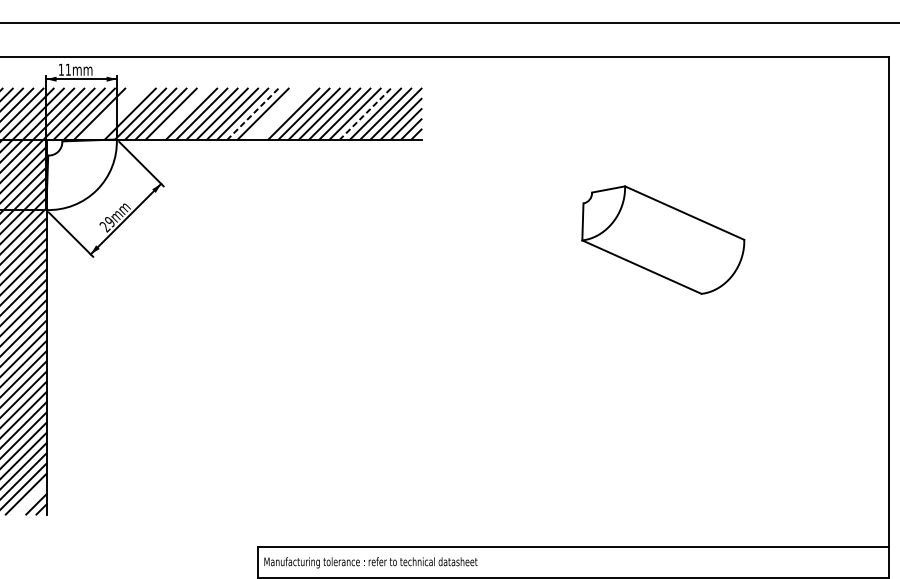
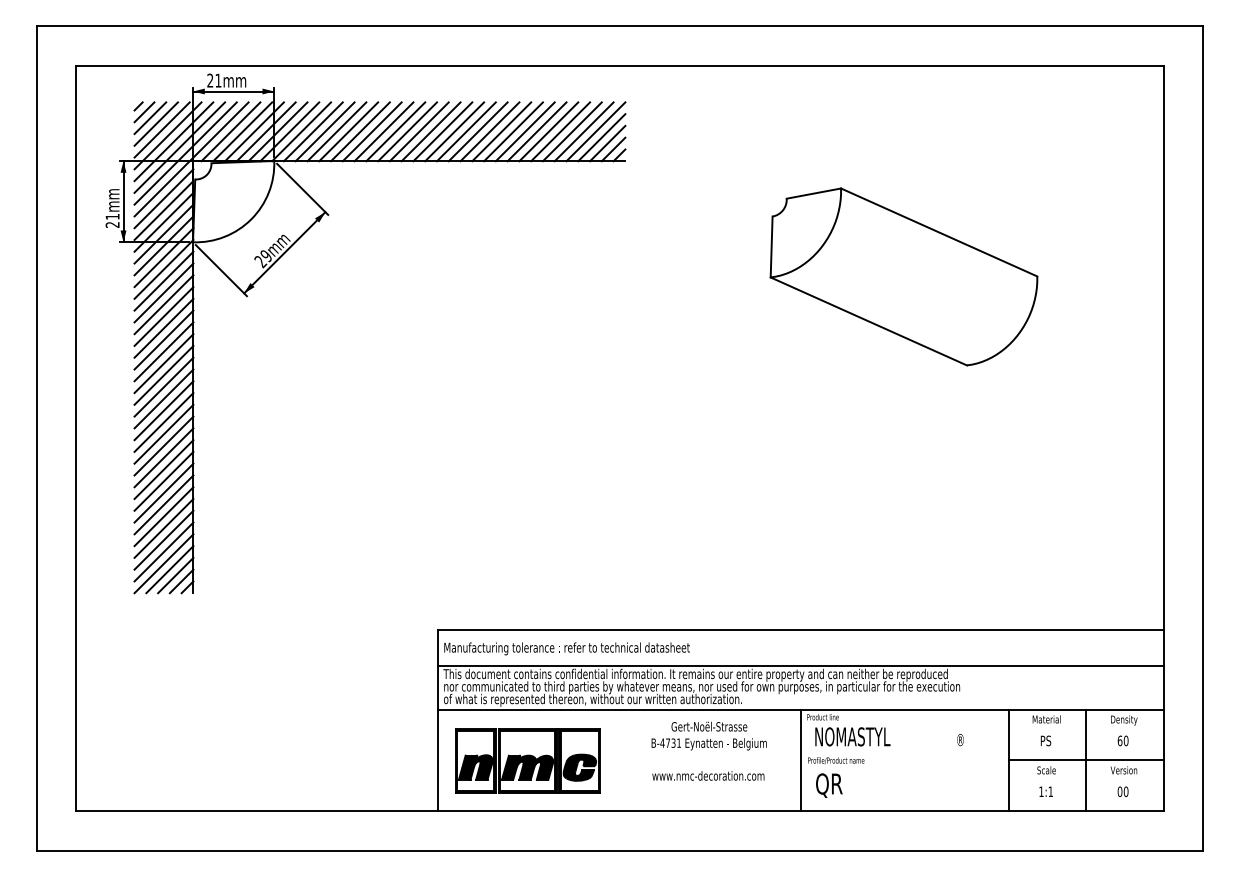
text: (61, 69) -> (210, 80), 11mm -> 21mm
line: (109, 113) -> (265, 131), added
line: (119, 113) -> (277, 131), added
line: (181, 113) -> (348, 131), added
line: (253, 113) -> (431, 131), dashed -> solid
line: (273, 113) -> (454, 131), added
line: (282, 113) -> (465, 131), added
line: (365, 113) -> (560, 131), dashed -> solid
part: (662, 239) -> (903, 276), size x1.43
line: (31, 499) -> (175, 575), added

